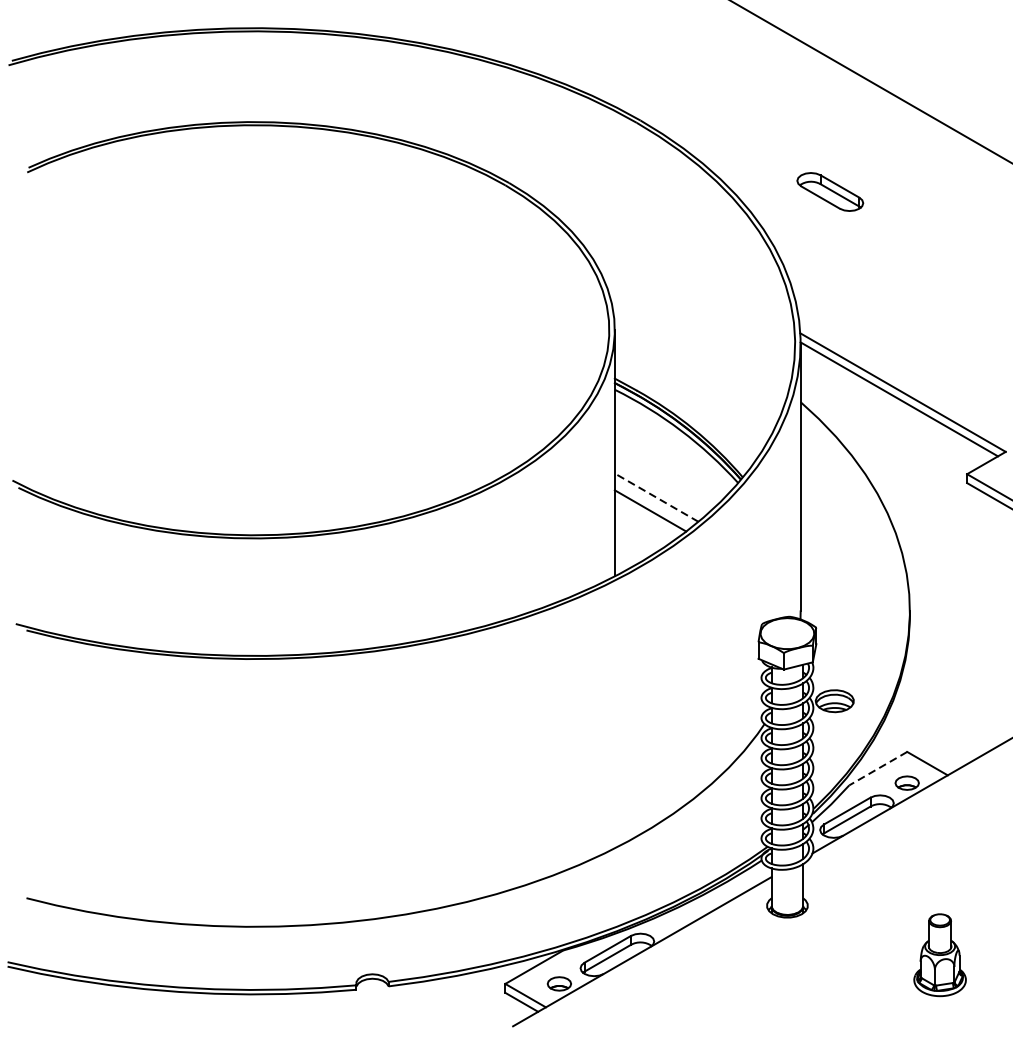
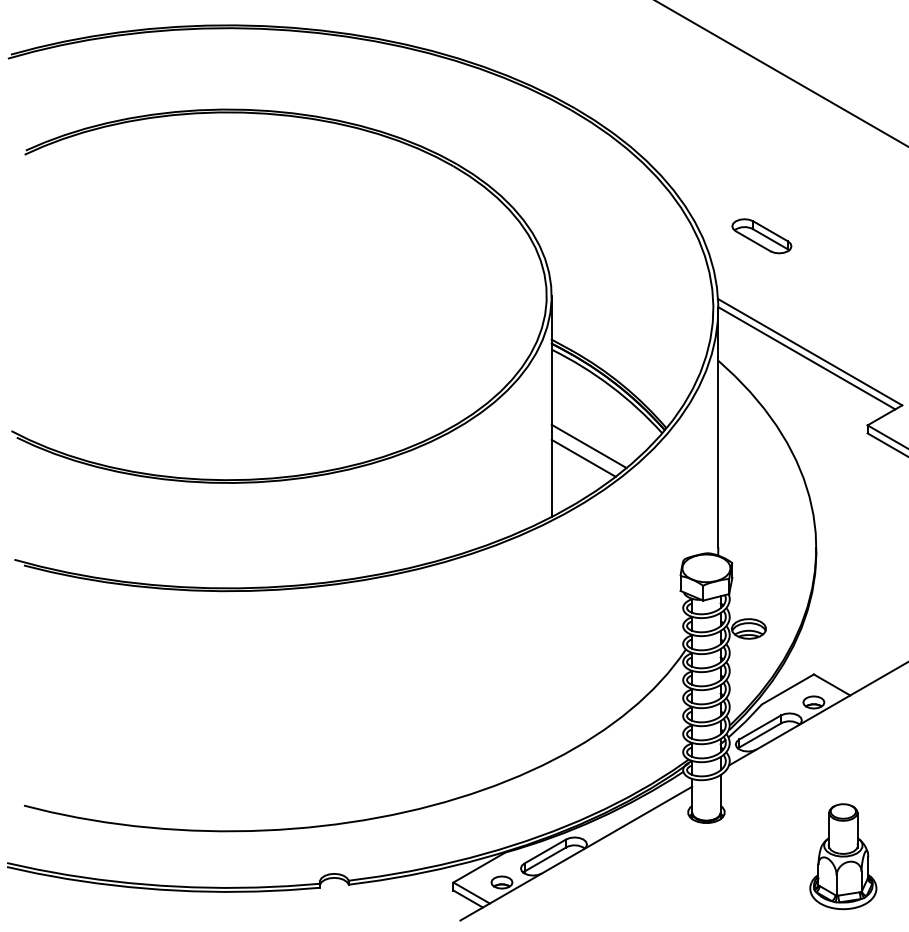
part: (829, 192) -> (761, 236), moved
line: (655, 497) -> (588, 446), dashed -> solid
line: (877, 768) -> (787, 689), dashed -> solid
part: (940, 954) -> (843, 856), size x1.43

